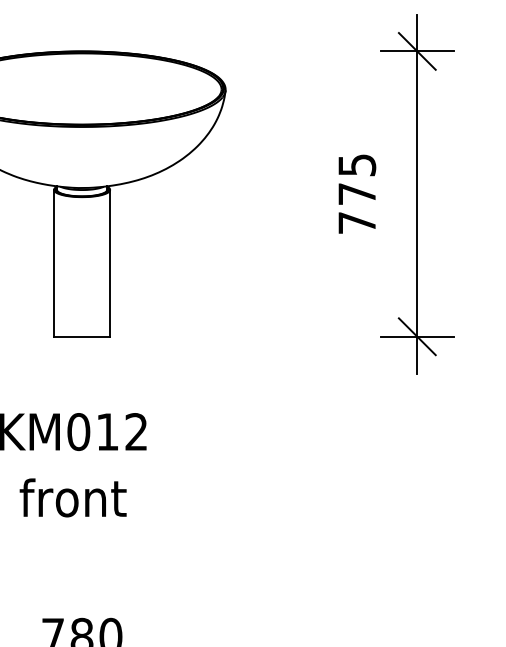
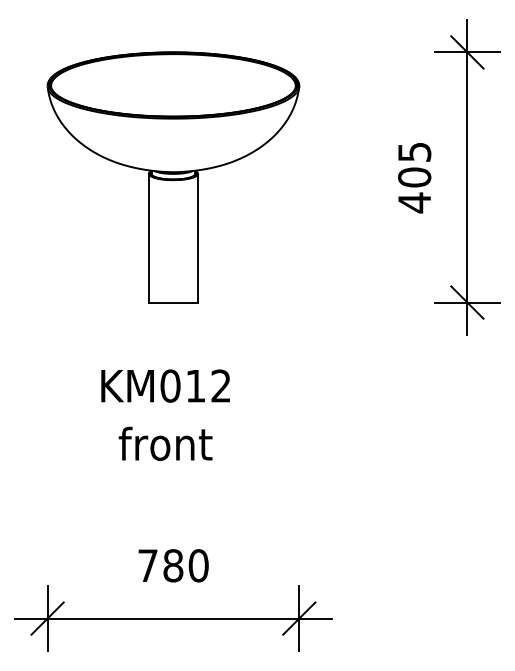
text: (357, 208) -> (414, 190), 775 -> 405

